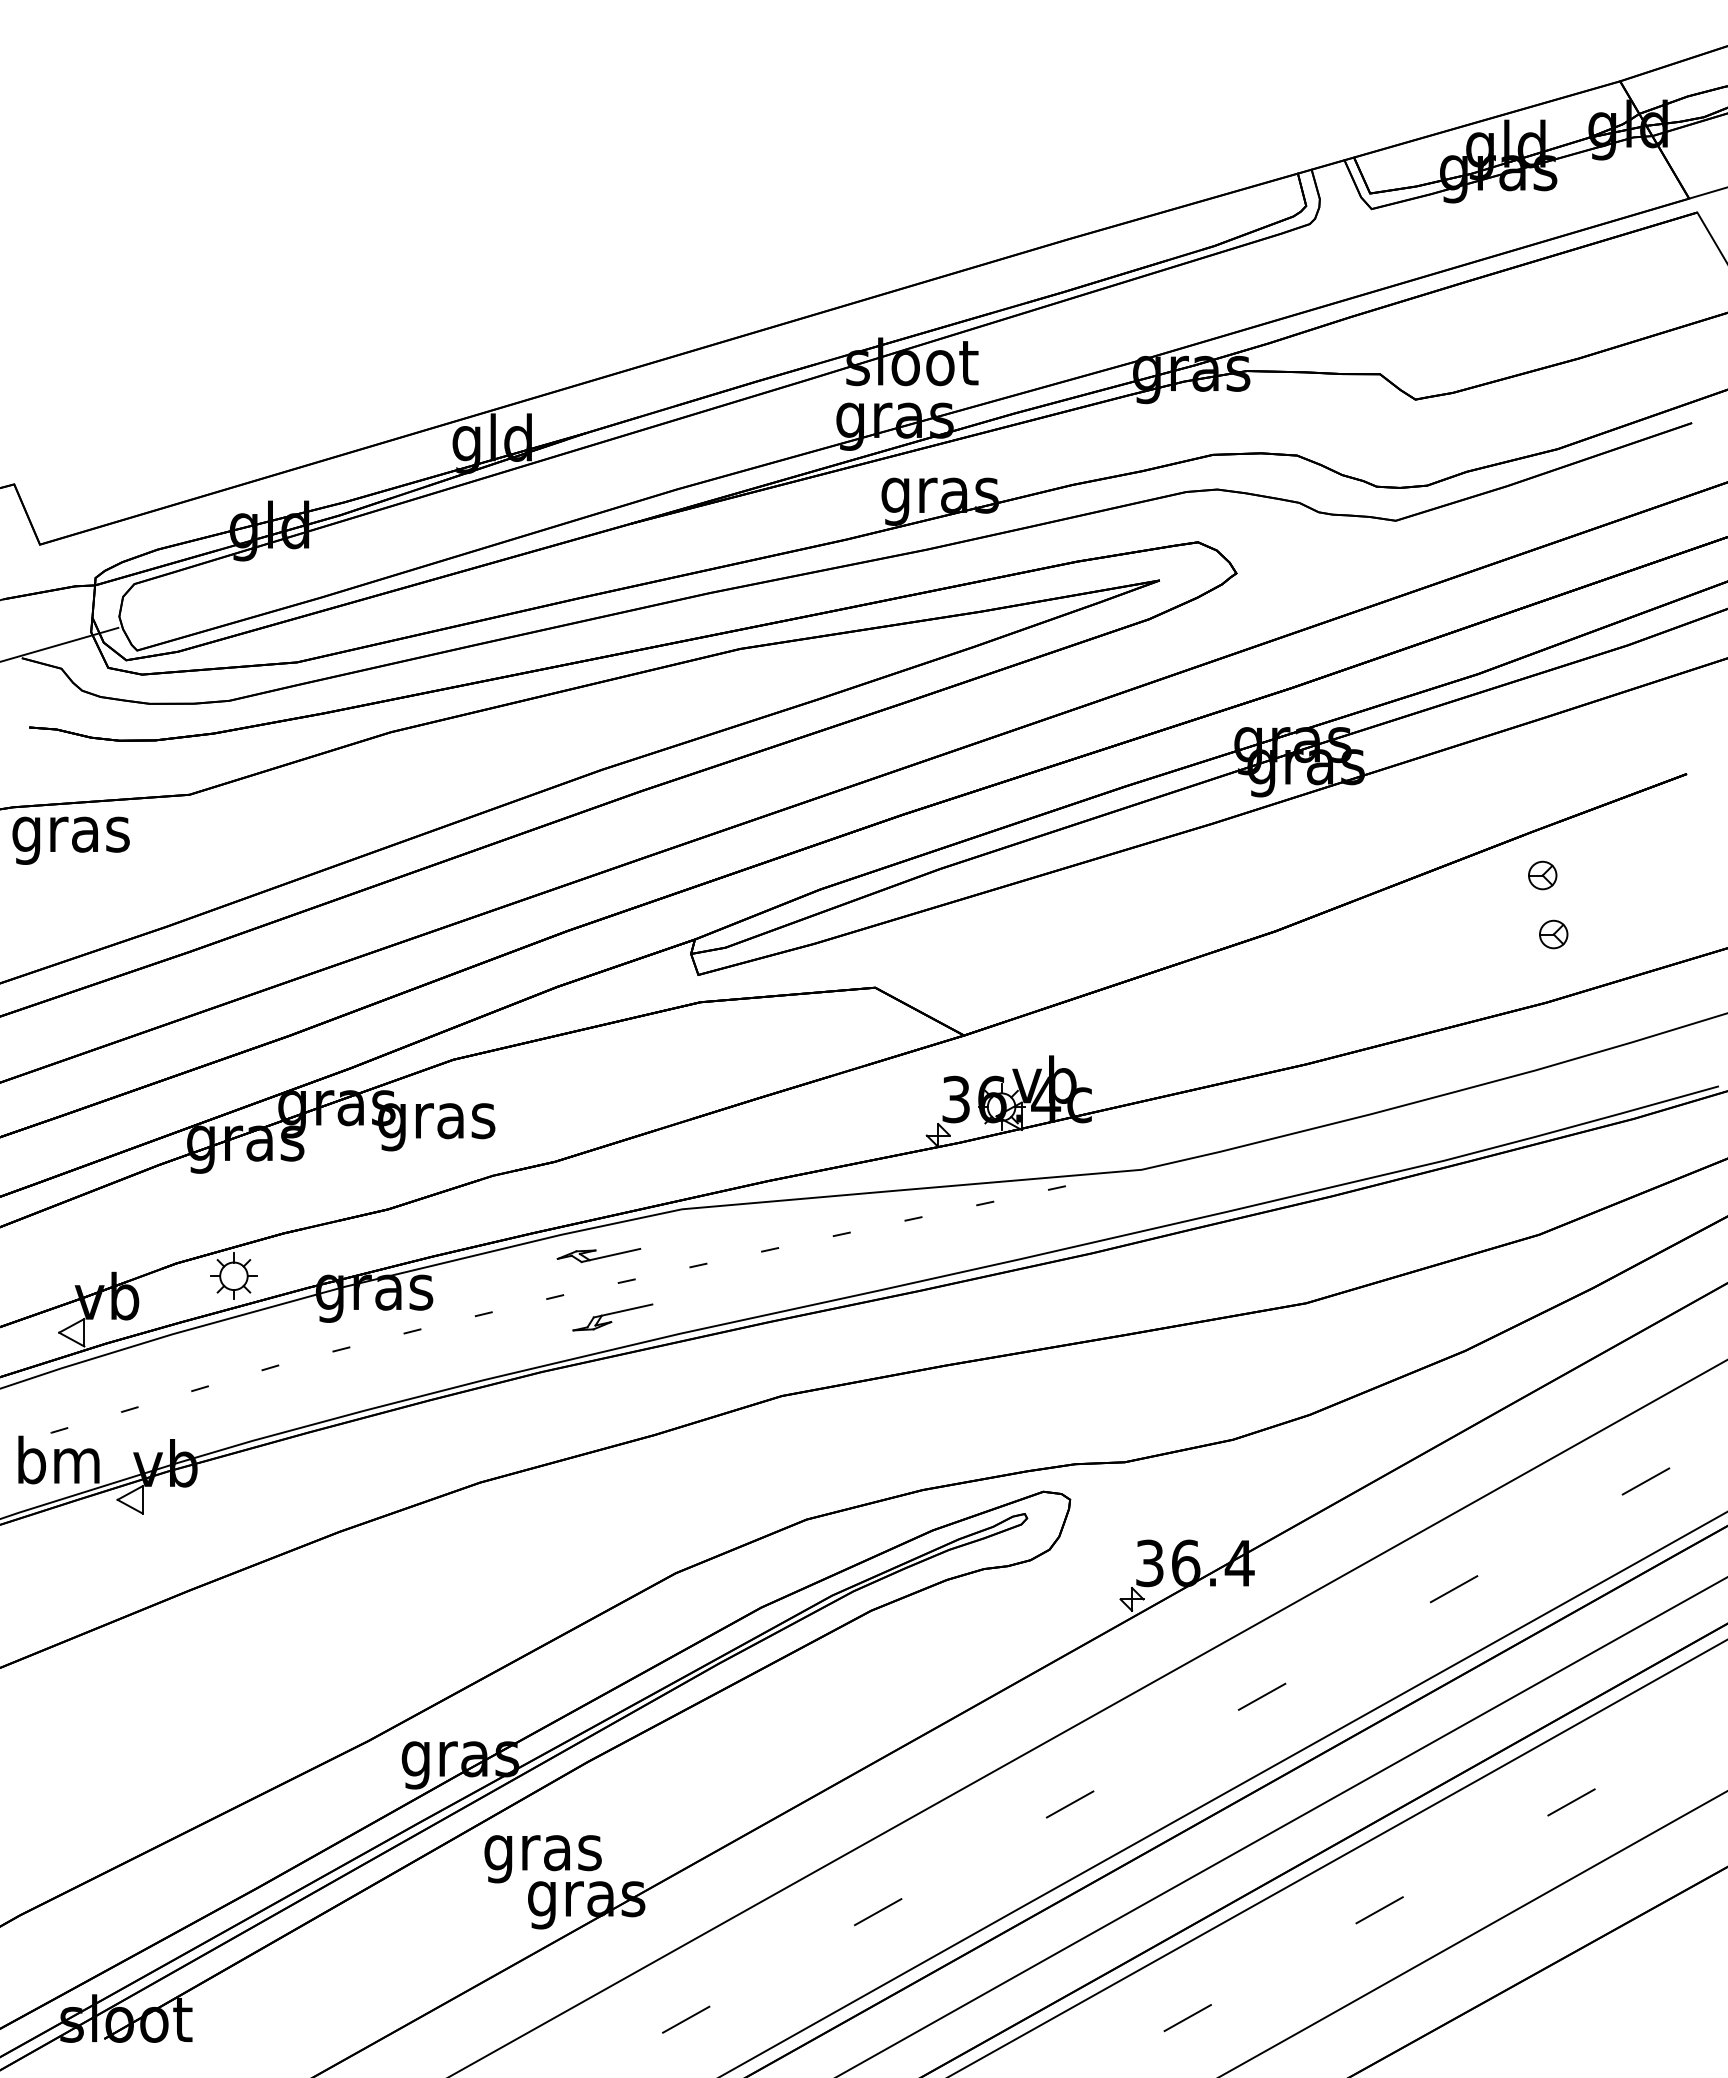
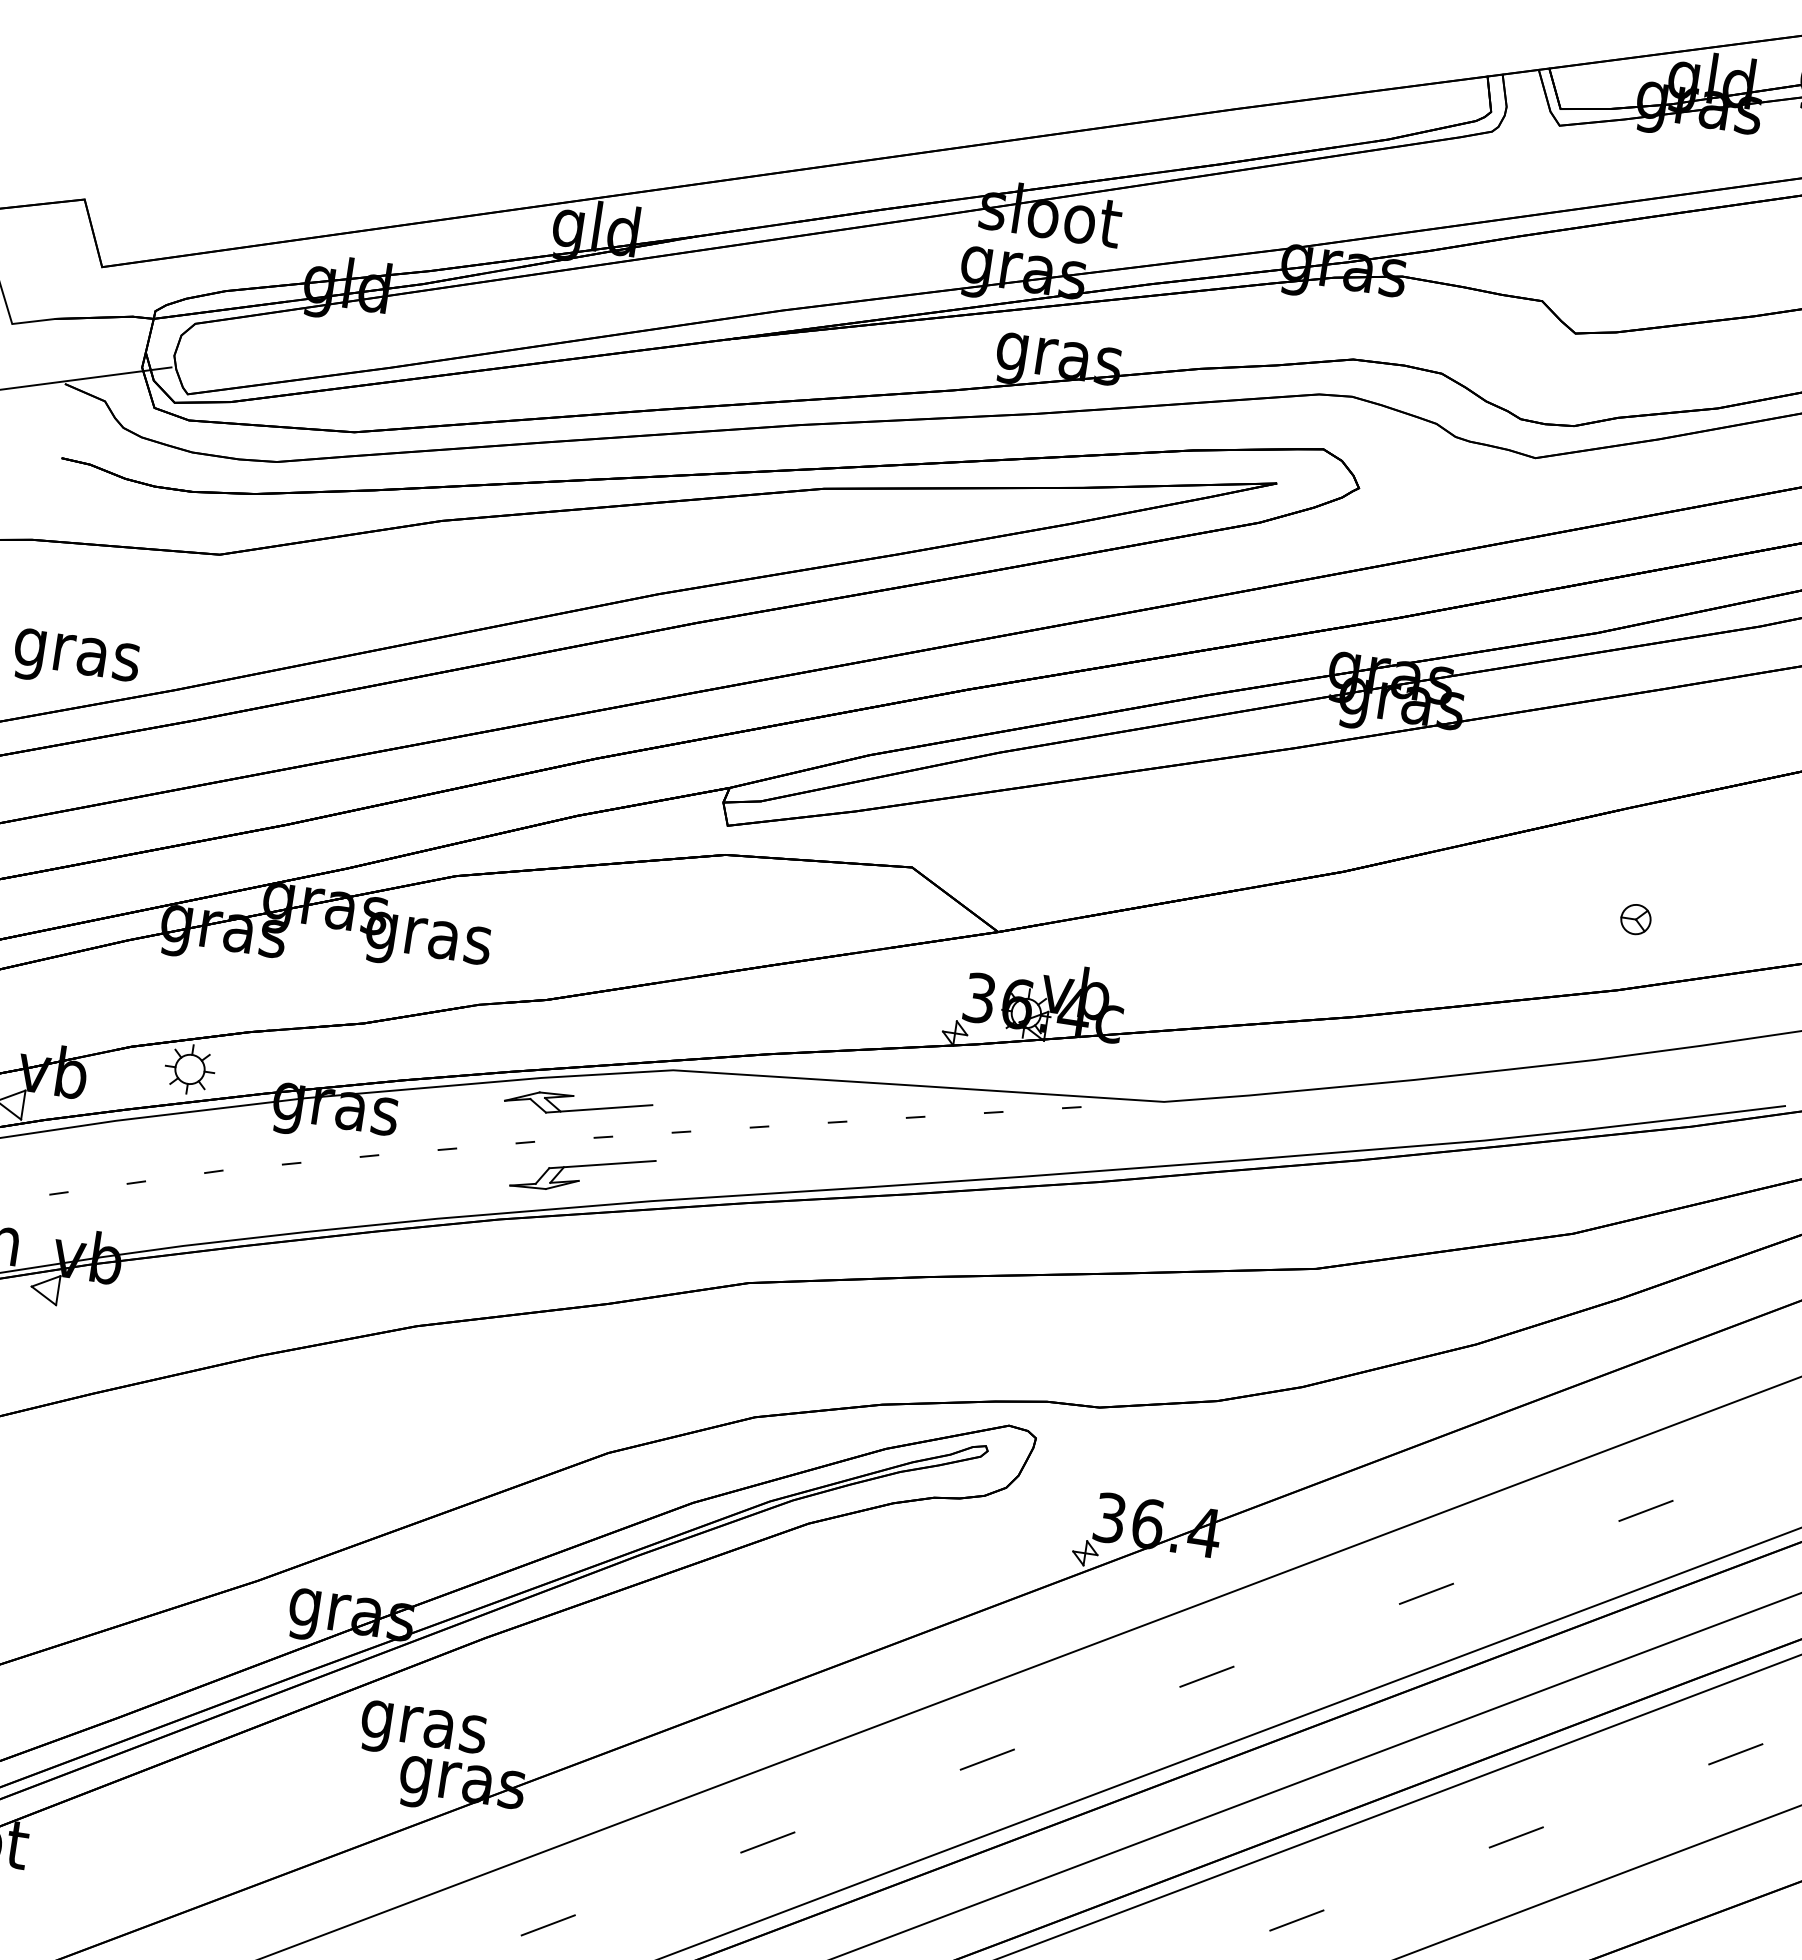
text: (70, 840) -> (75, 660), moved
part: (1542, 875) -> (1633, 855), removed
part: (598, 1255) -> (577, 1105), size x1.67
part: (612, 1317) -> (582, 1173), size x1.67

